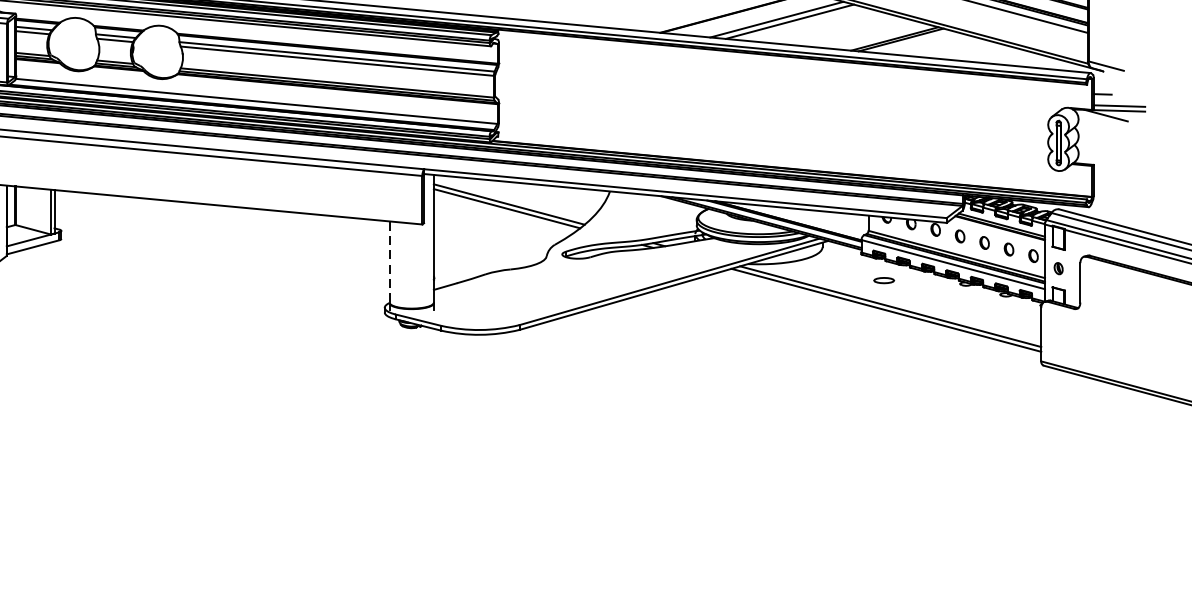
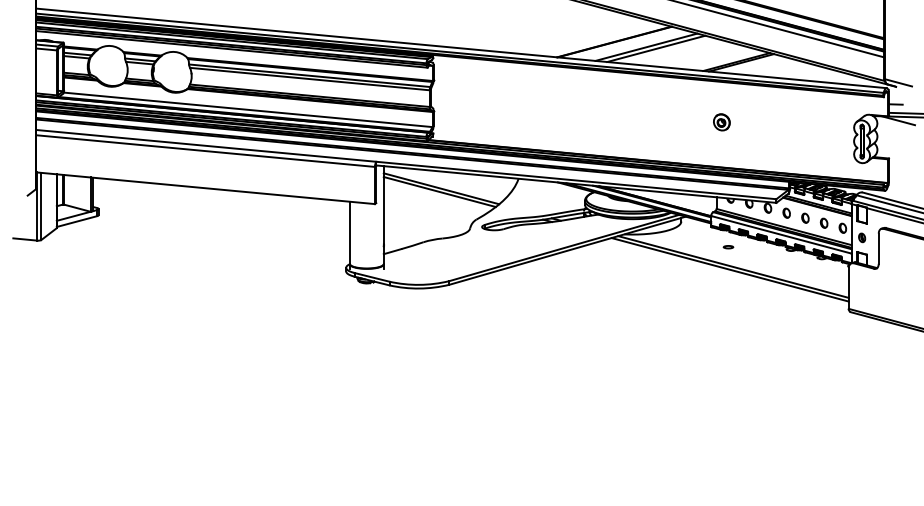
part: (874, 117) -> (721, 122), added
line: (389, 262) -> (349, 233), dashed -> solid
part: (884, 281) -> (728, 247), size x0.62

